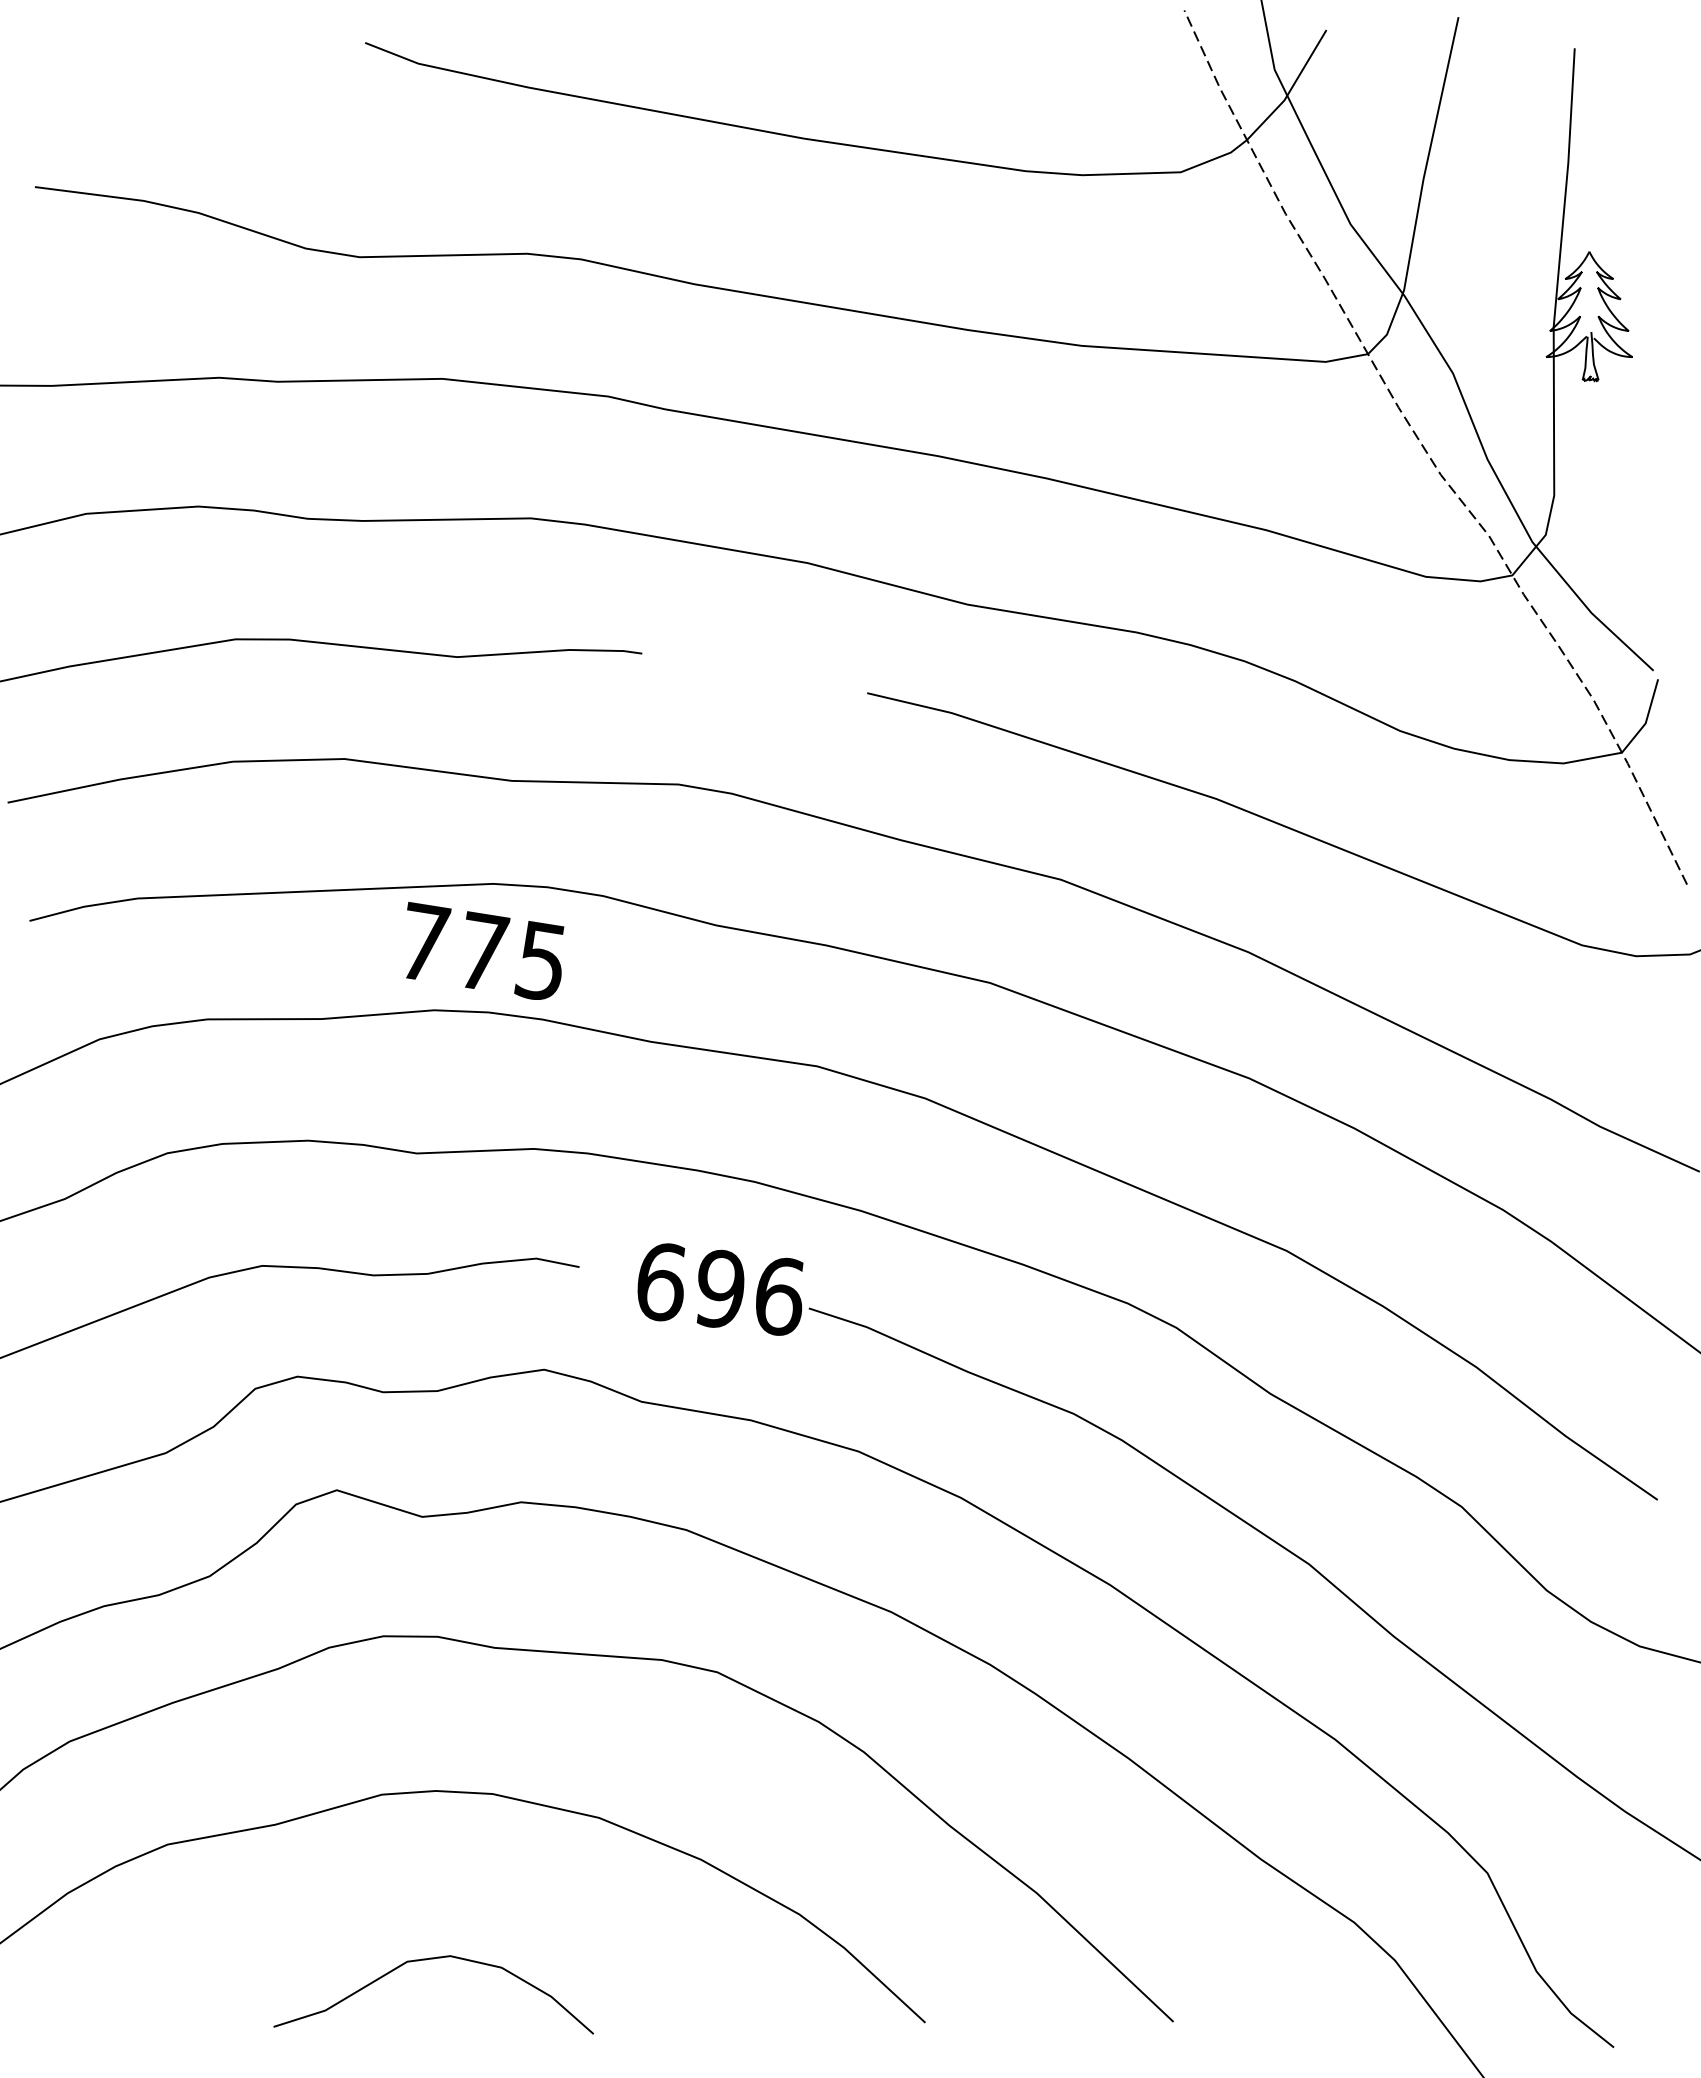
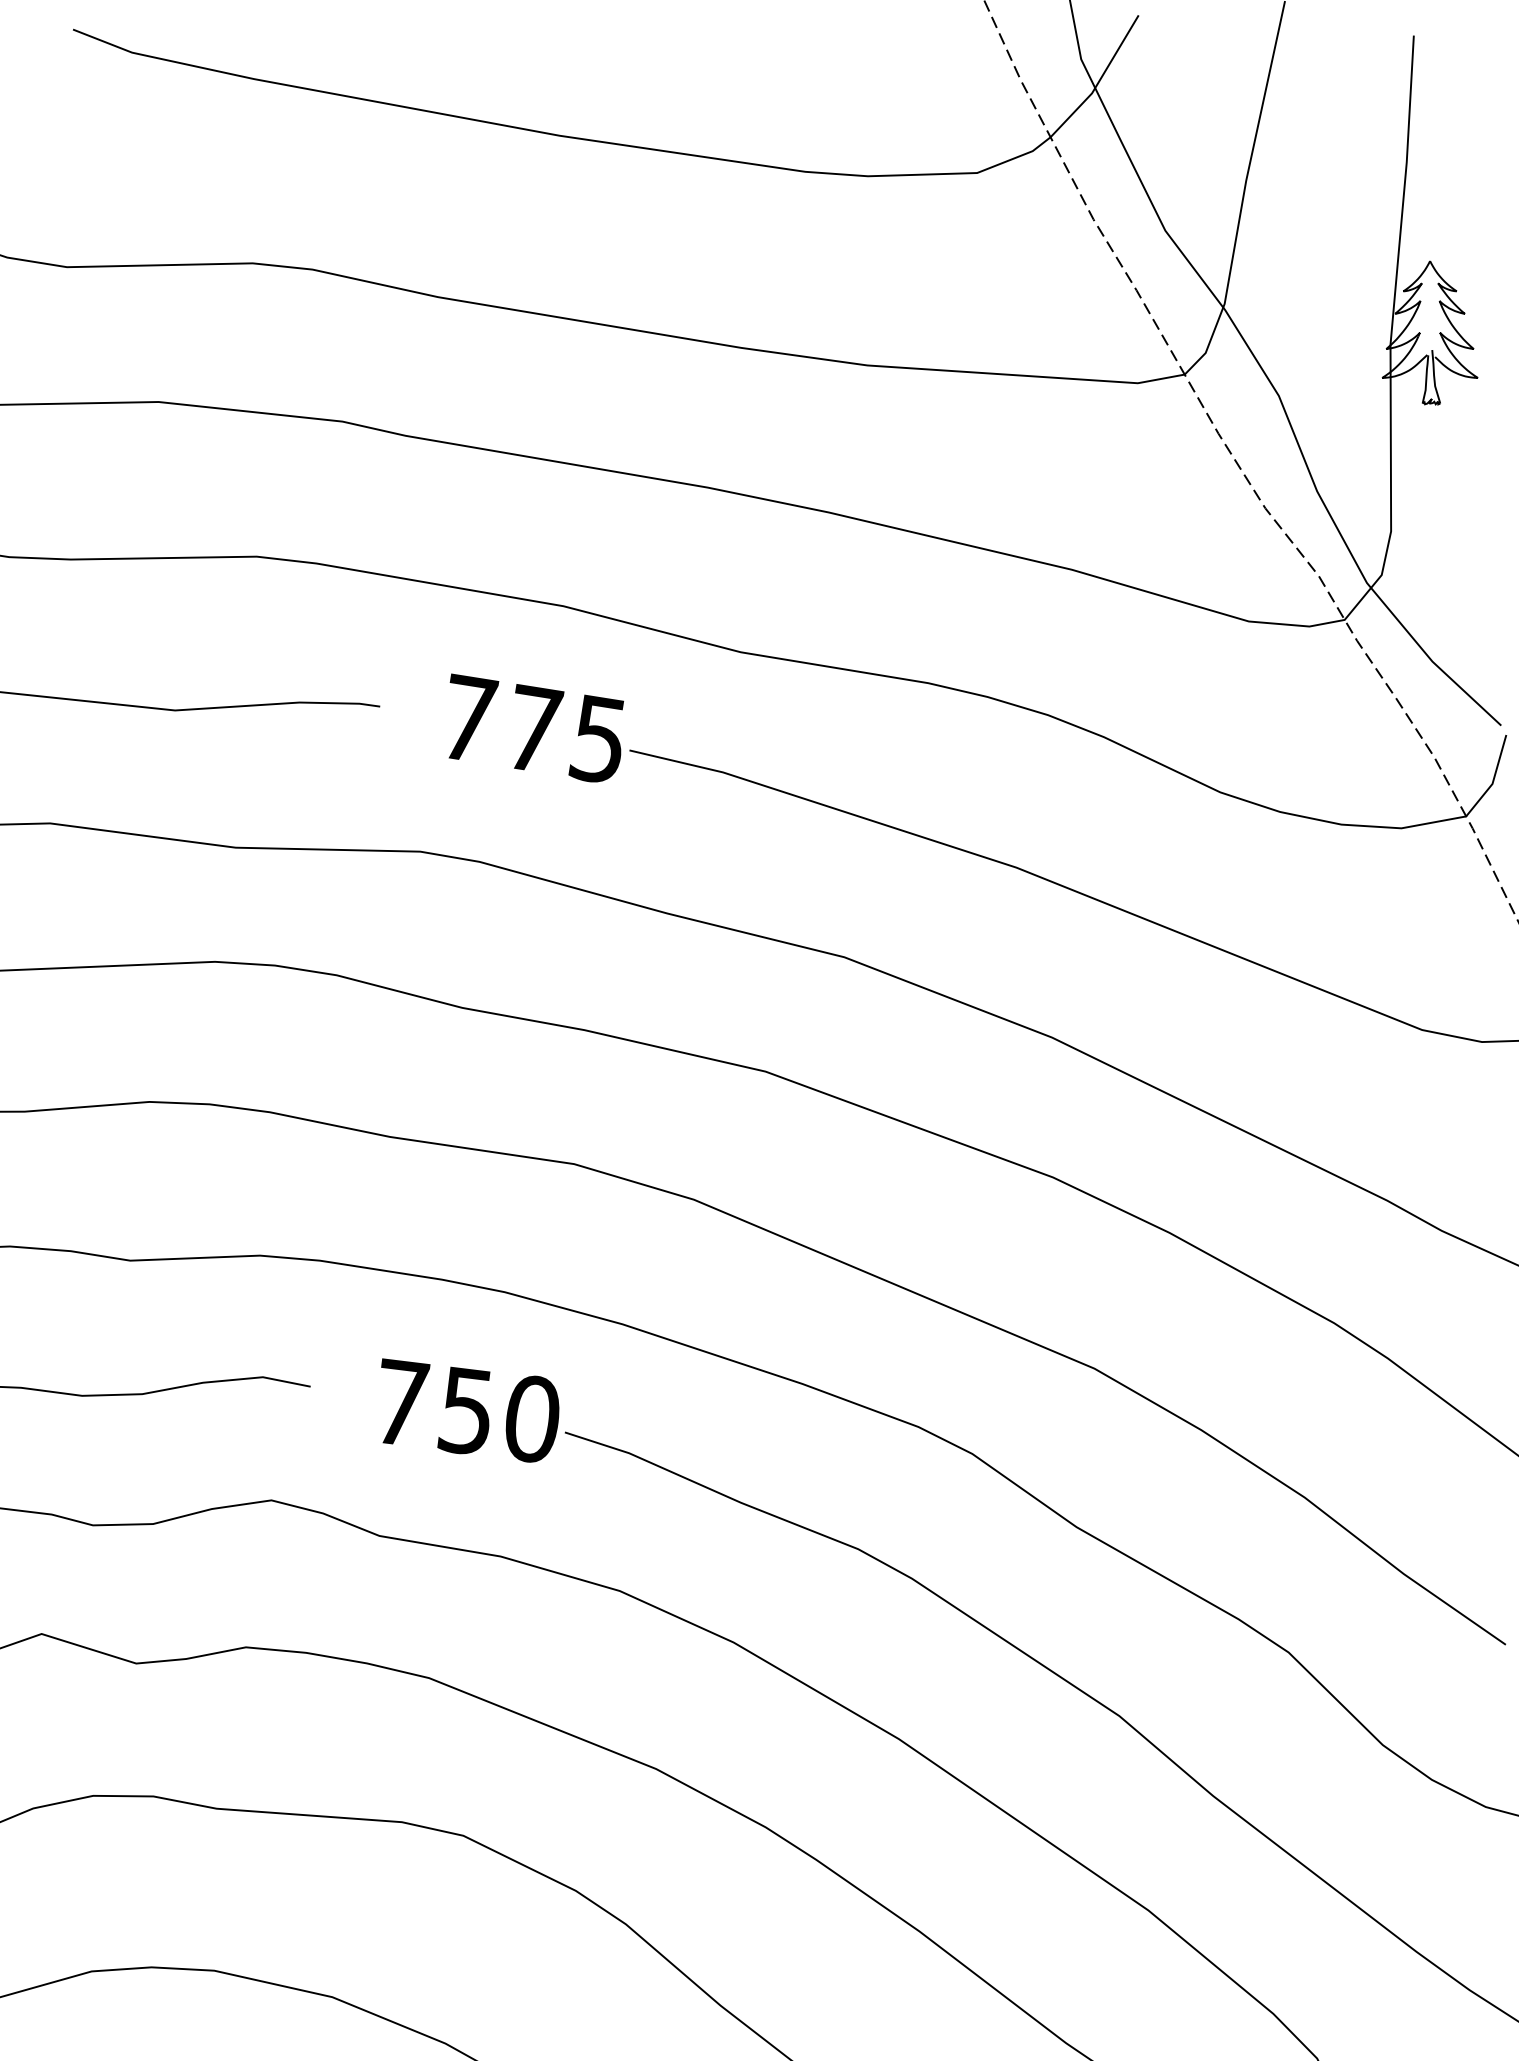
text: (485, 950) -> (536, 727), moved
text: (720, 1288) -> (466, 1410), 696 -> 750

